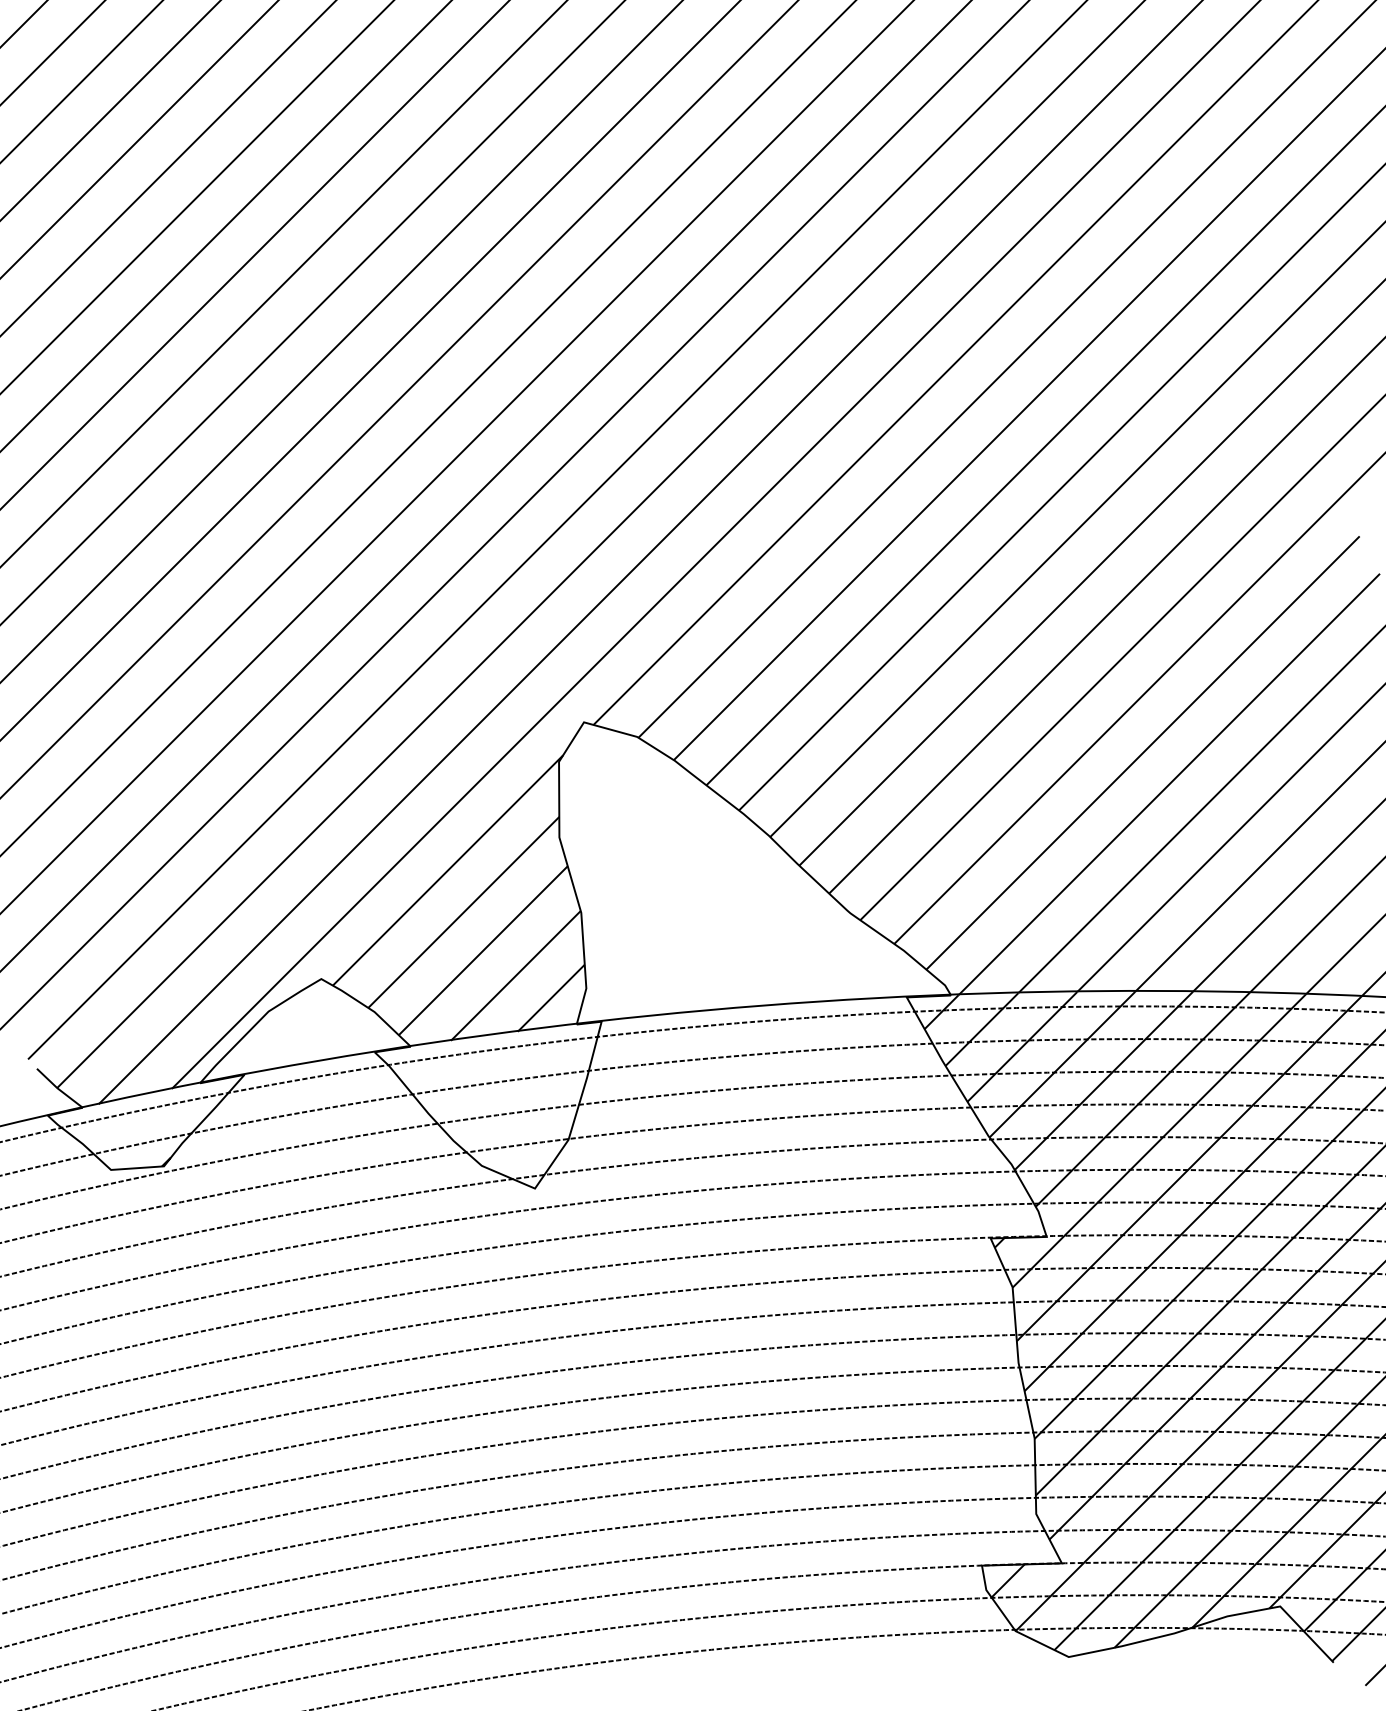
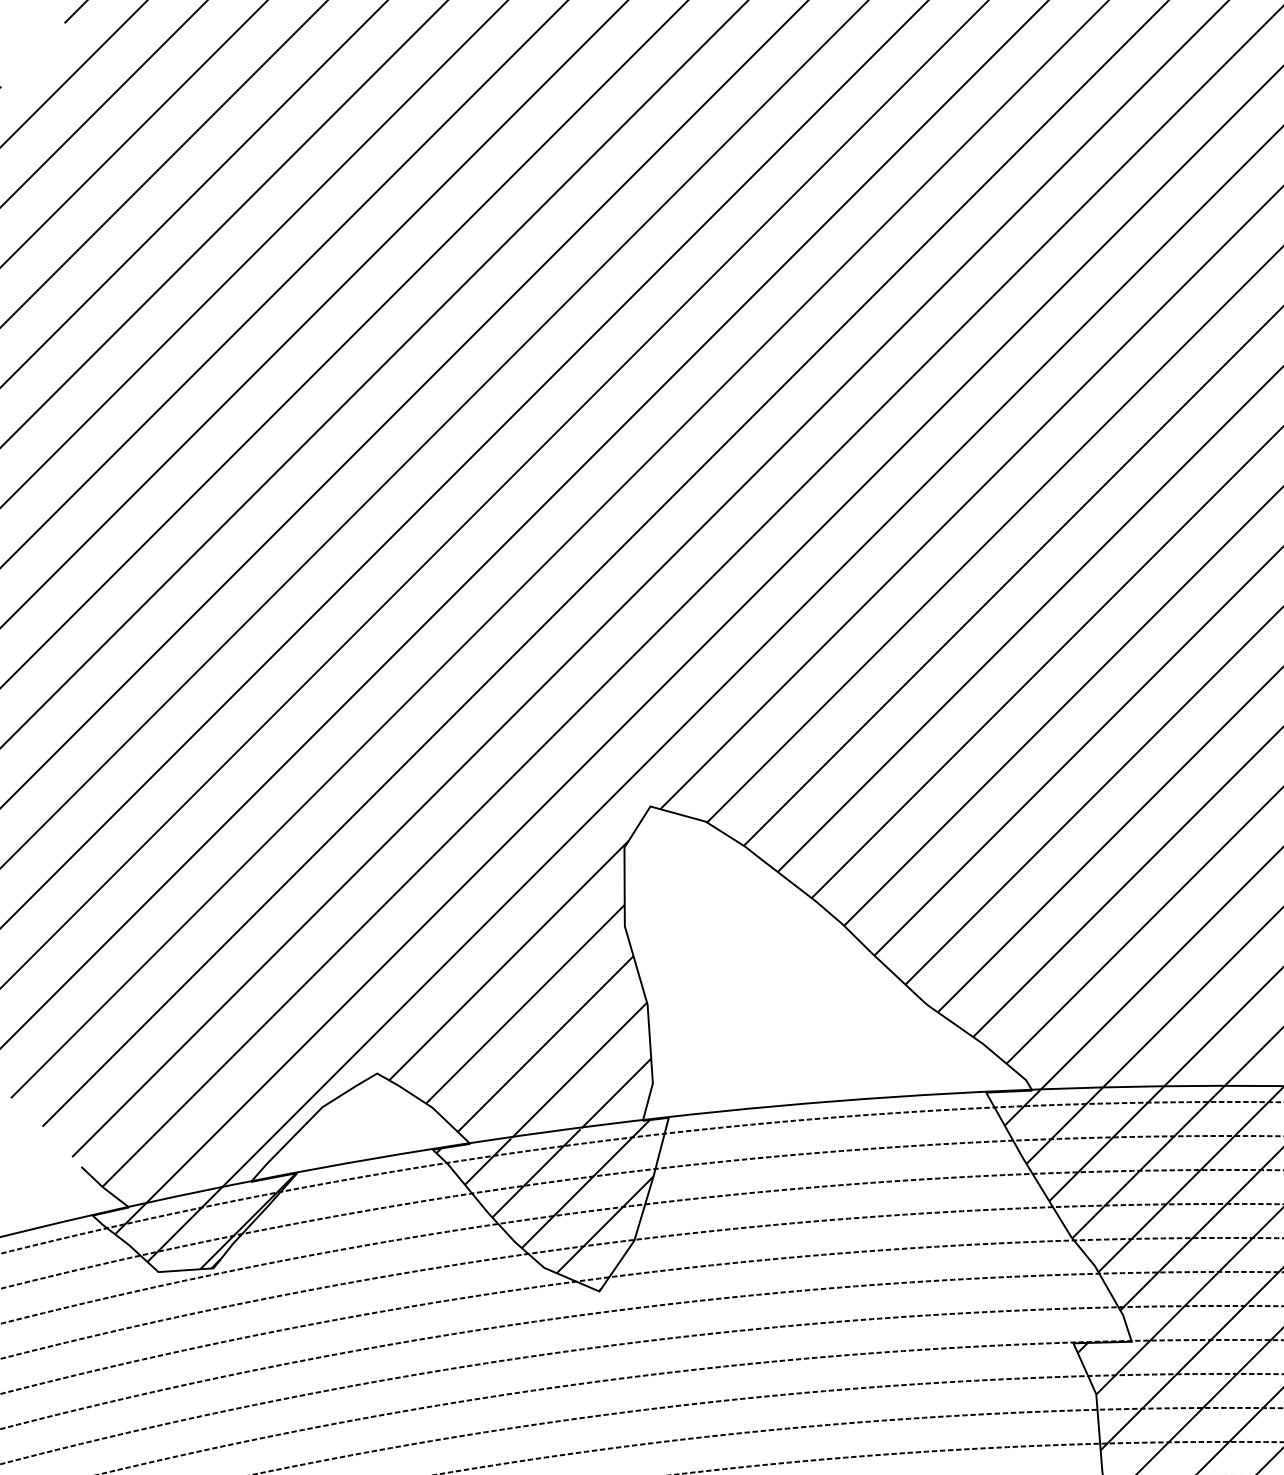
hatch: (482, 1105) -> (544, 1205), added
hatch: (156, 1120) -> (205, 1220), added

